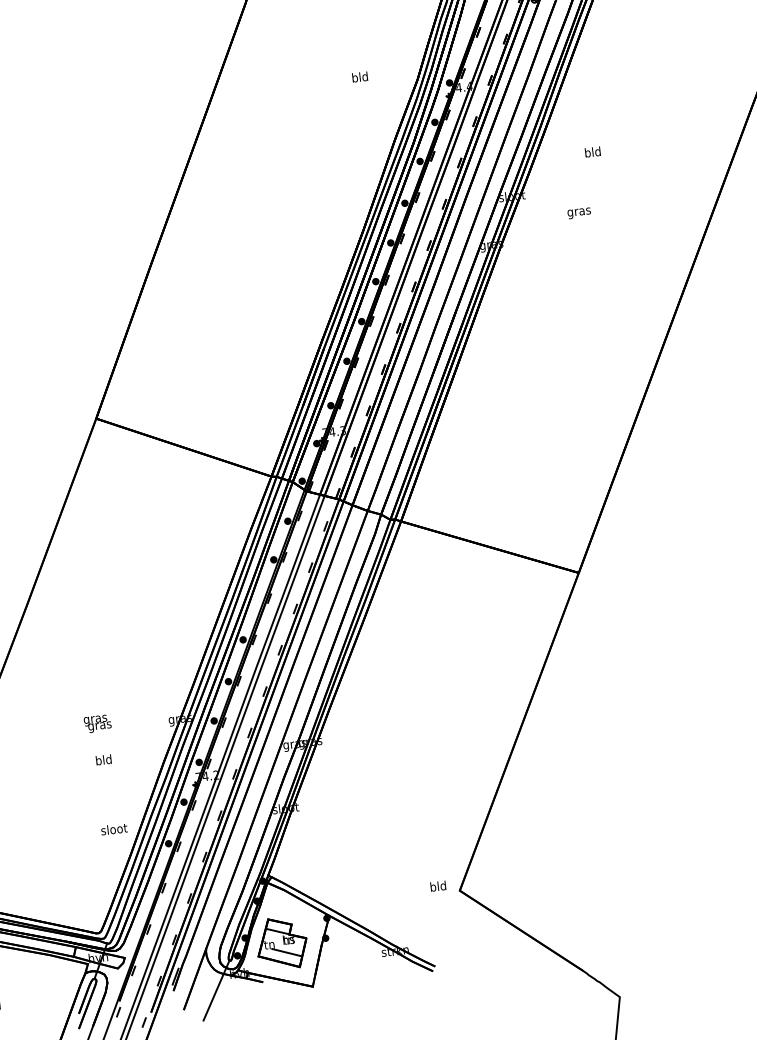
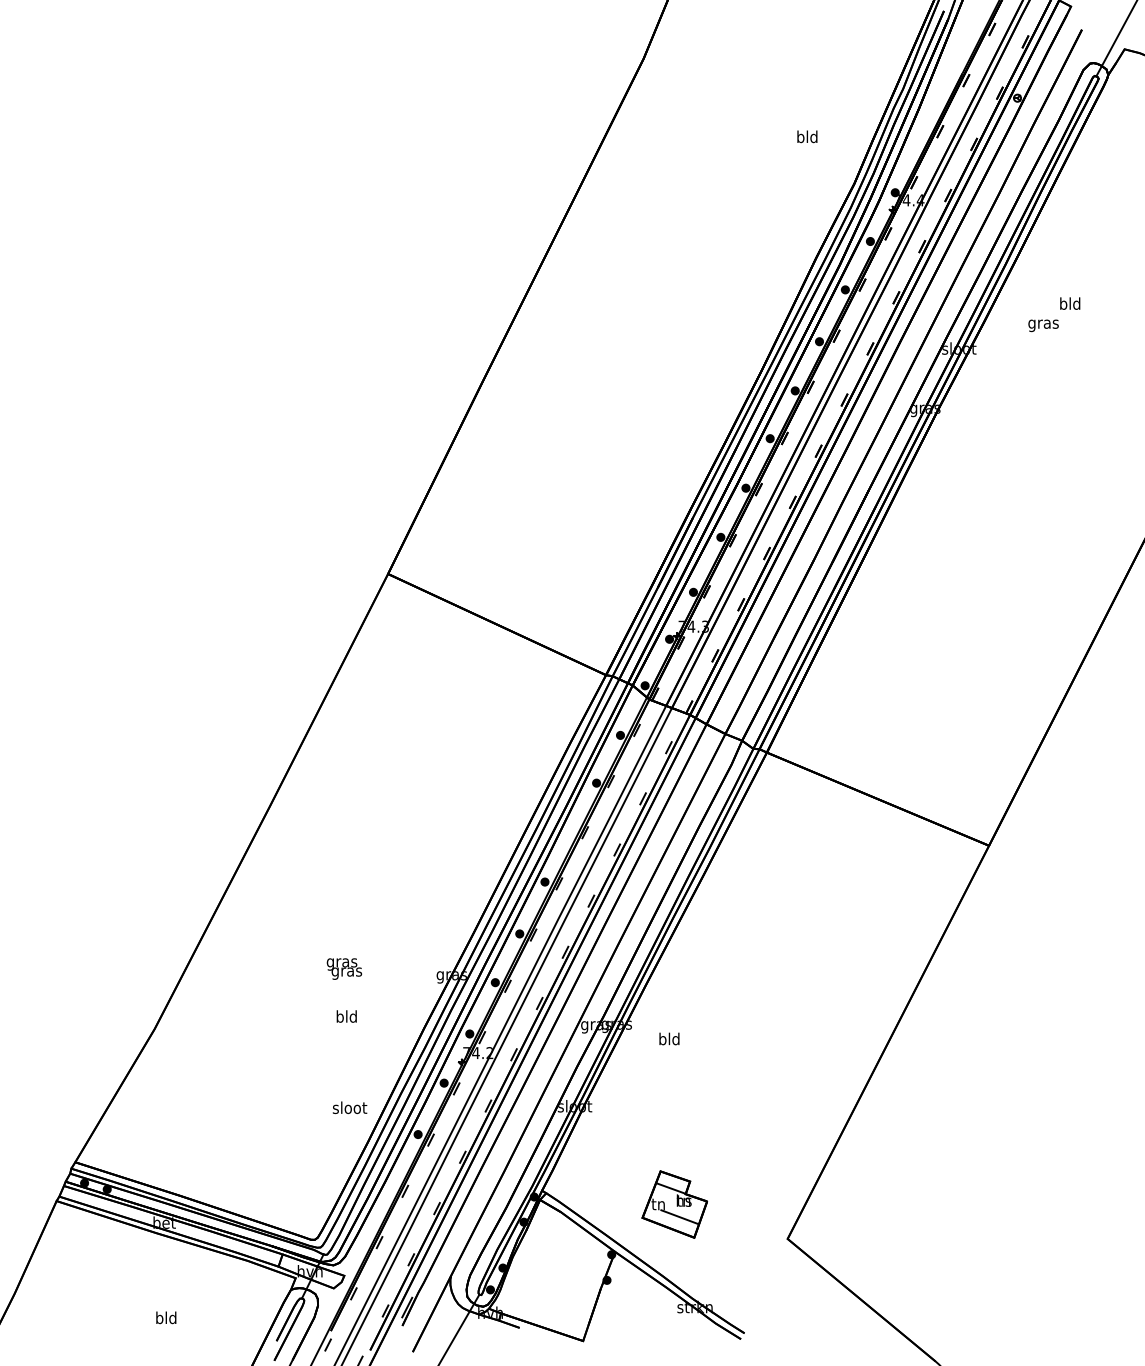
text: (360, 76) -> (807, 136), moved
text: (579, 213) -> (1043, 325), moved
text: (438, 885) -> (669, 1038), moved
part: (281, 943) -> (674, 1204), moved

